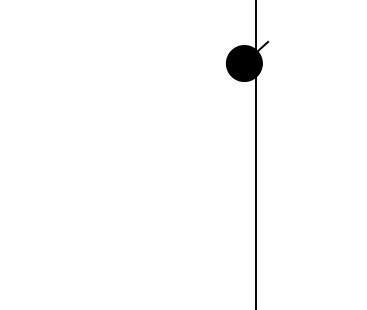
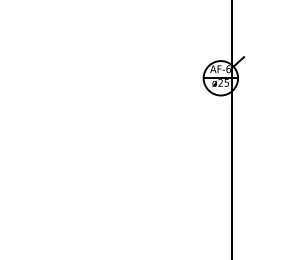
fill: (243, 63) -> (220, 78), removed

